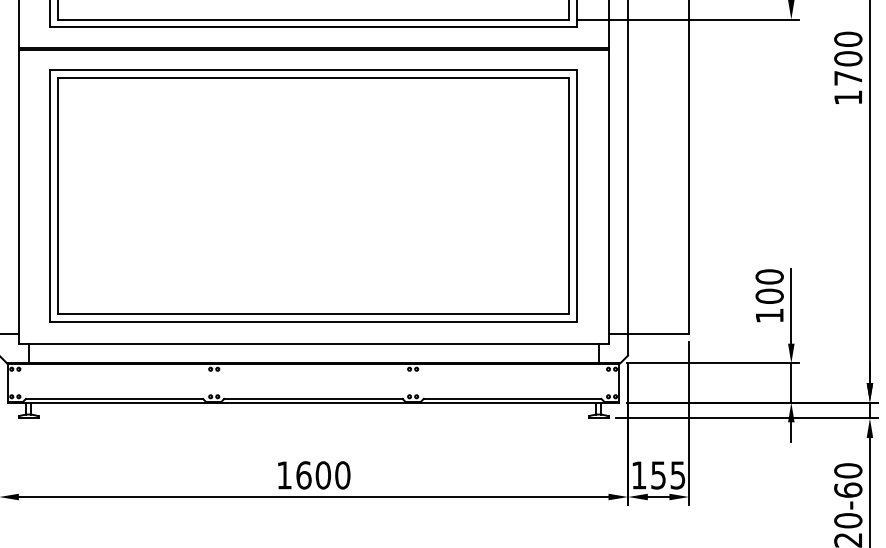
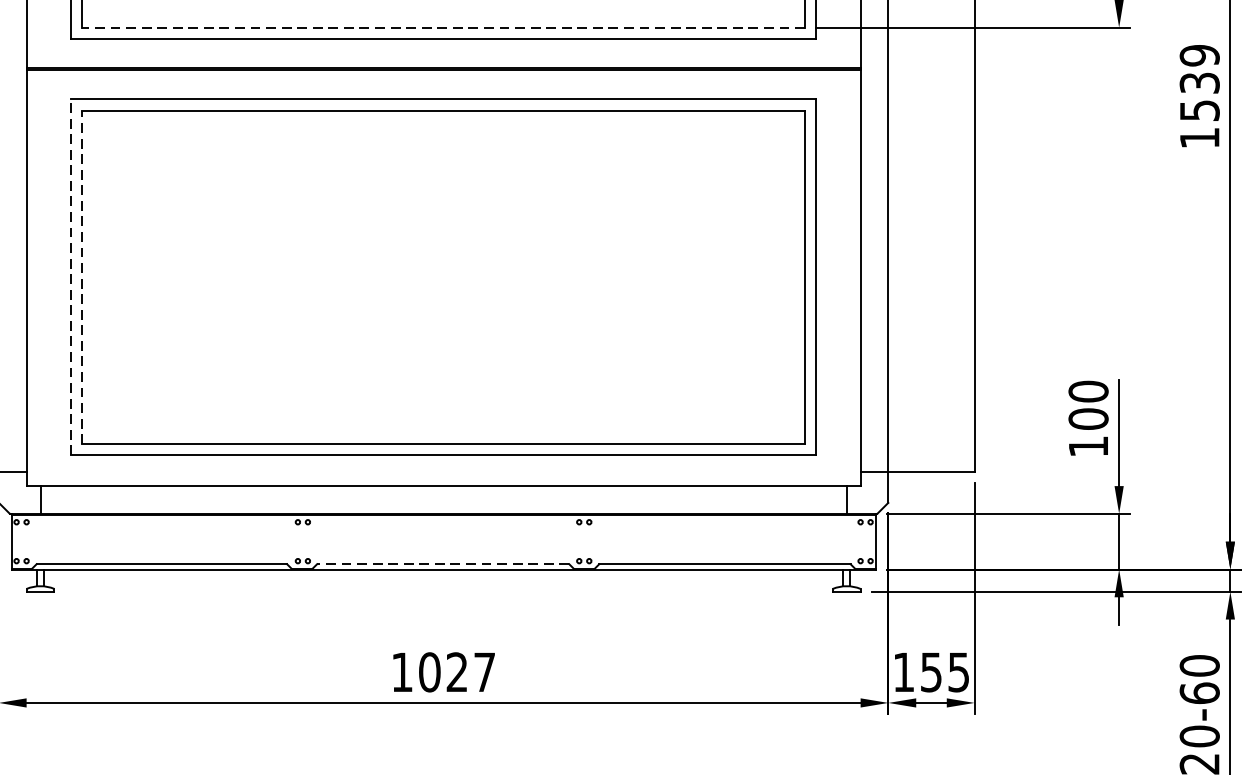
line: (313, 19) -> (443, 27), solid -> dashed
text: (848, 58) -> (1200, 82), 1700 -> 1539
line: (50, 196) -> (71, 277), solid -> dashed
line: (58, 196) -> (82, 277), solid -> dashed
line: (312, 398) -> (441, 563), solid -> dashed
text: (323, 475) -> (457, 672), 1600 -> 1027

